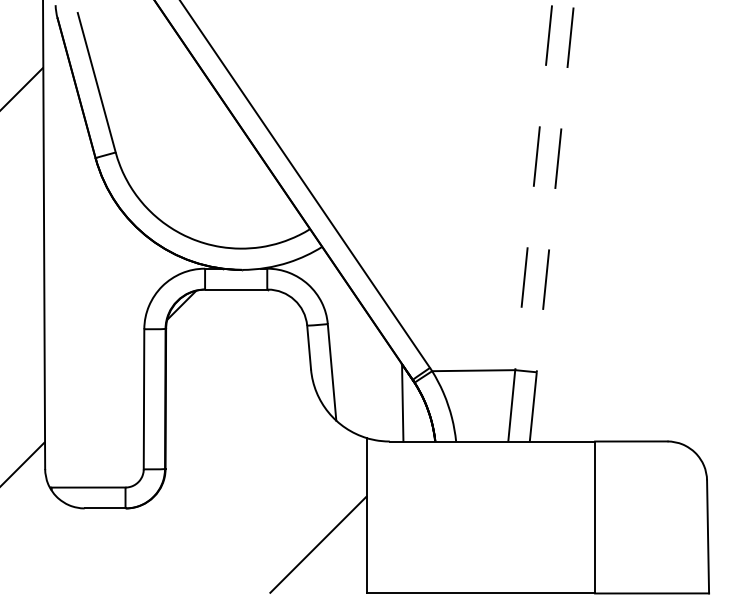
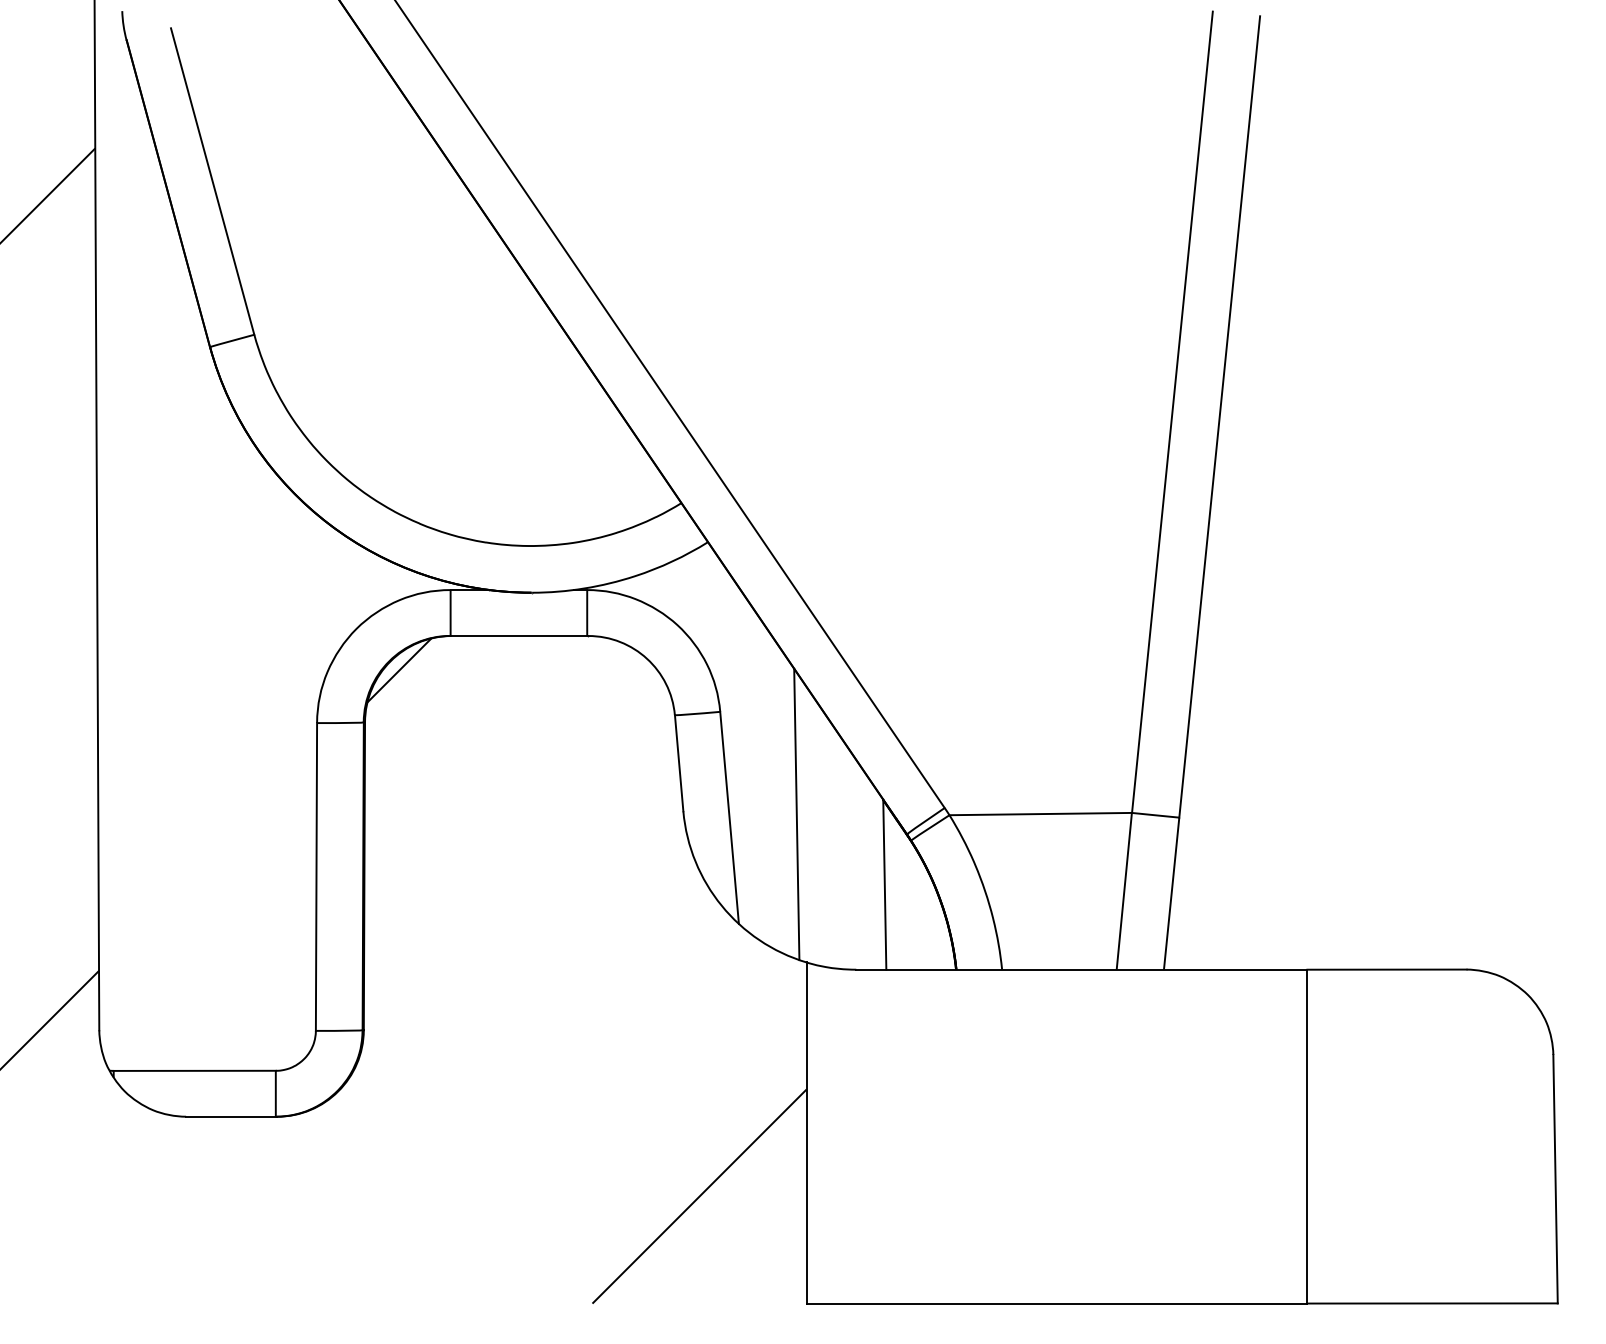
line: (533, 188) -> (1172, 413), dashed -> solid
line: (555, 190) -> (1220, 418), dashed -> solid
line: (362, 370) -> (796, 813), added

